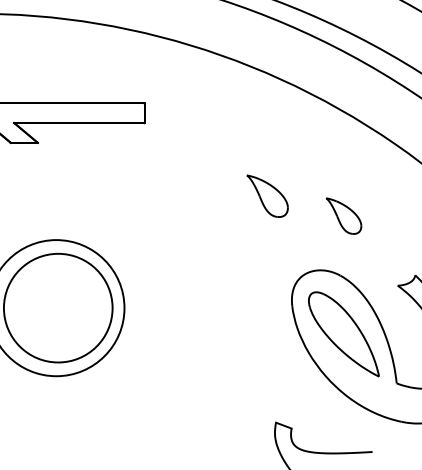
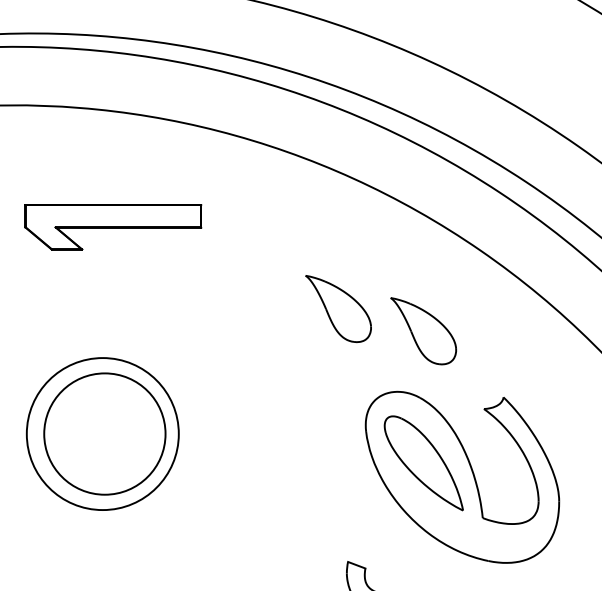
part: (267, 196) -> (338, 309), size x1.43
part: (343, 216) -> (423, 331), size x1.67

